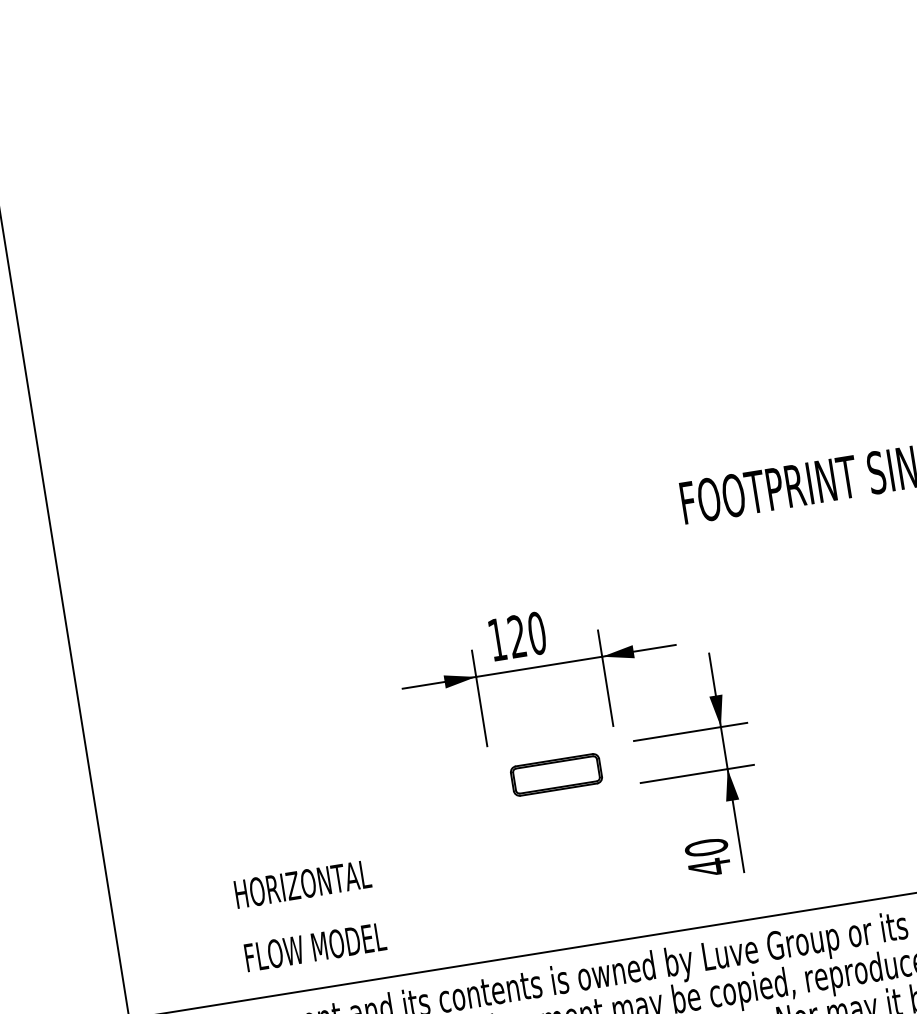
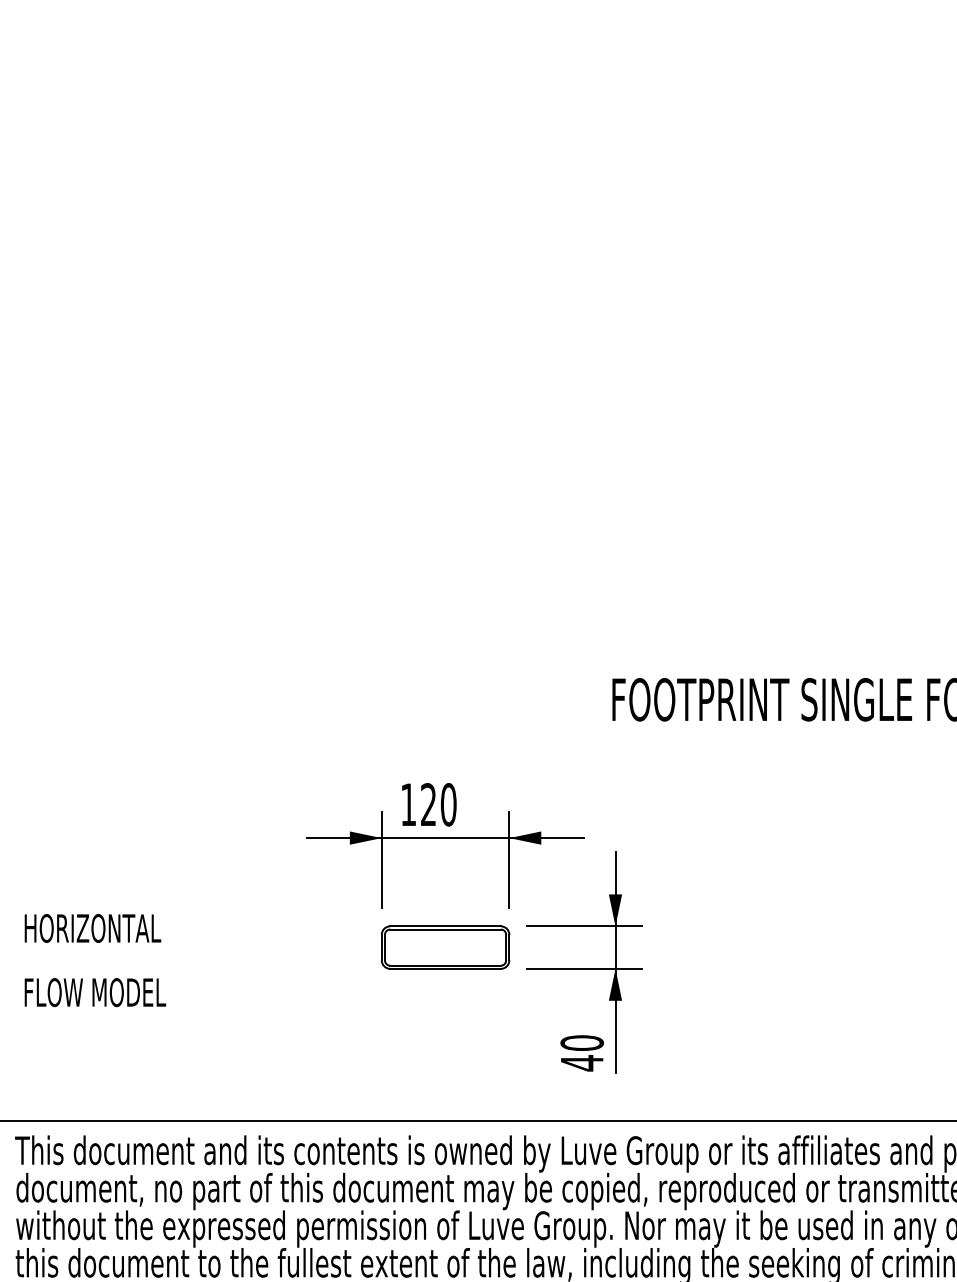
part: (556, 774) -> (445, 947), size x1.43
text: (310, 915) -> (95, 960), moved

